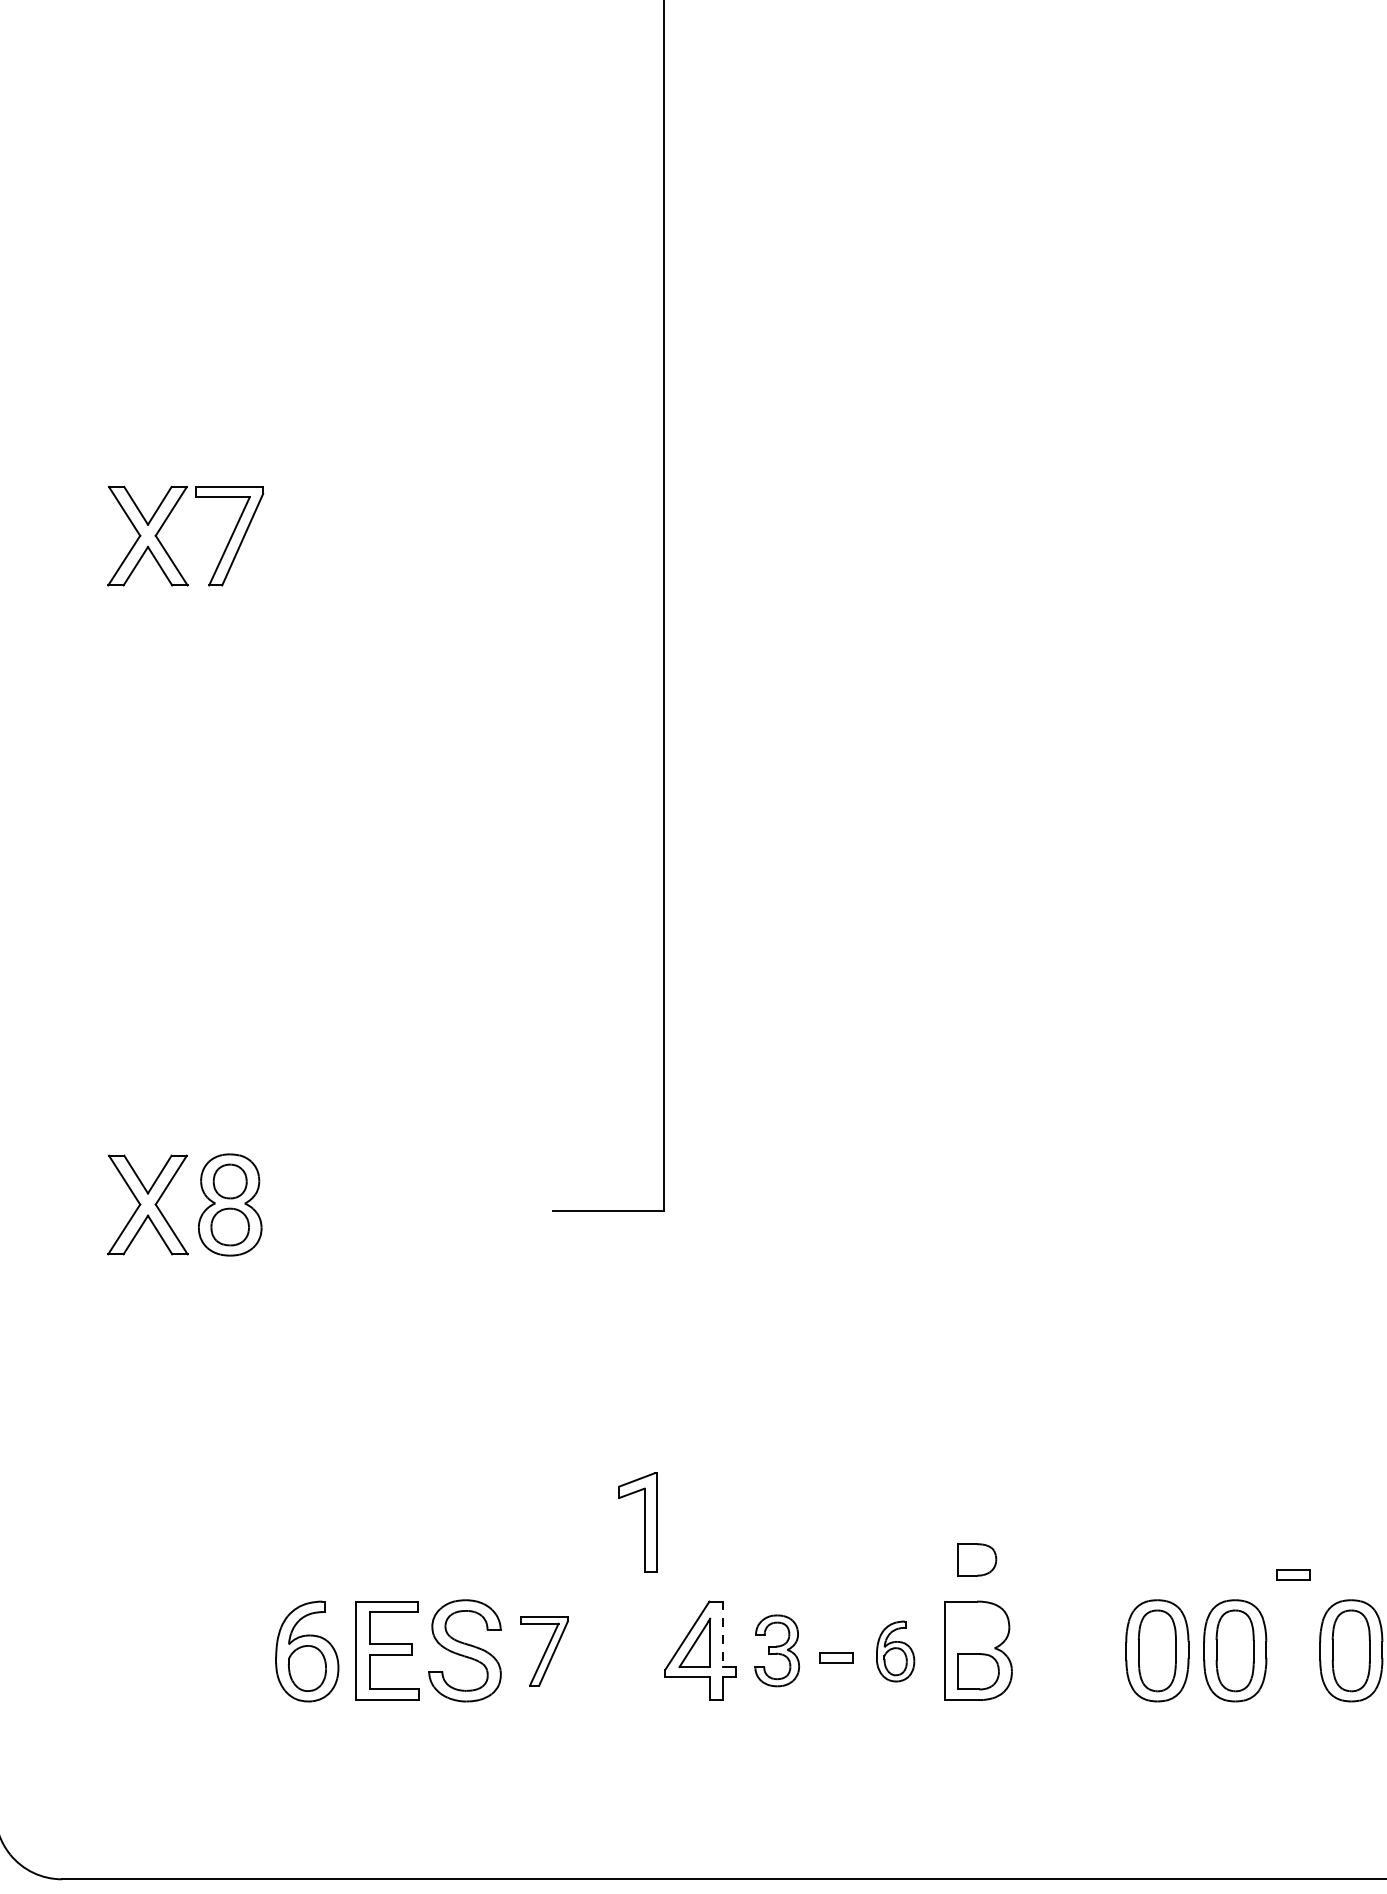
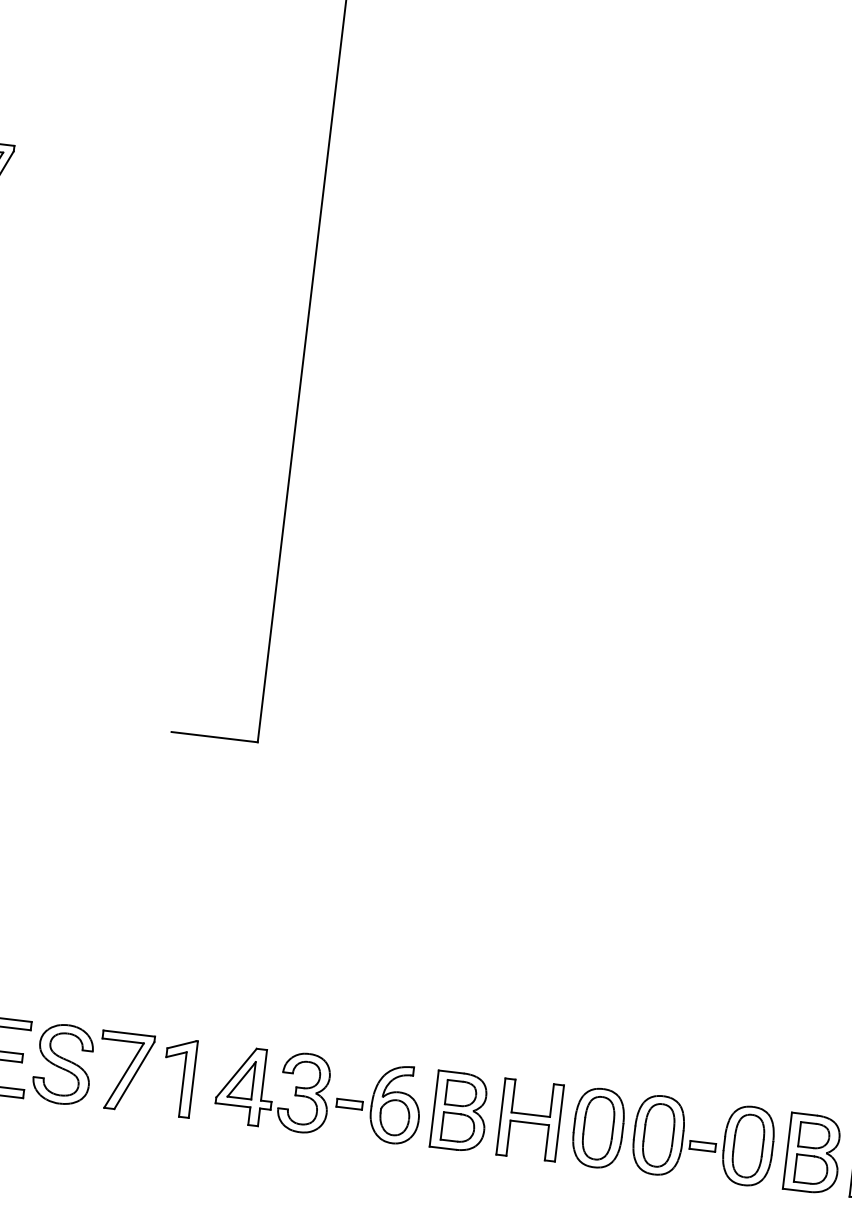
part: (644, 1522) -> (183, 1078), moved
part: (977, 1559) -> (461, 1093), moved
part: (1293, 1574) -> (703, 1145), moved
line: (722, 1634) -> (263, 1075), dashed -> solid
part: (777, 1650) -> (304, 1092), size x1.43
part: (1068, 1650) -> (529, 1119), added
part: (544, 1651) -> (124, 1072), size x1.43
part: (895, 1651) -> (395, 1104), size x1.67

